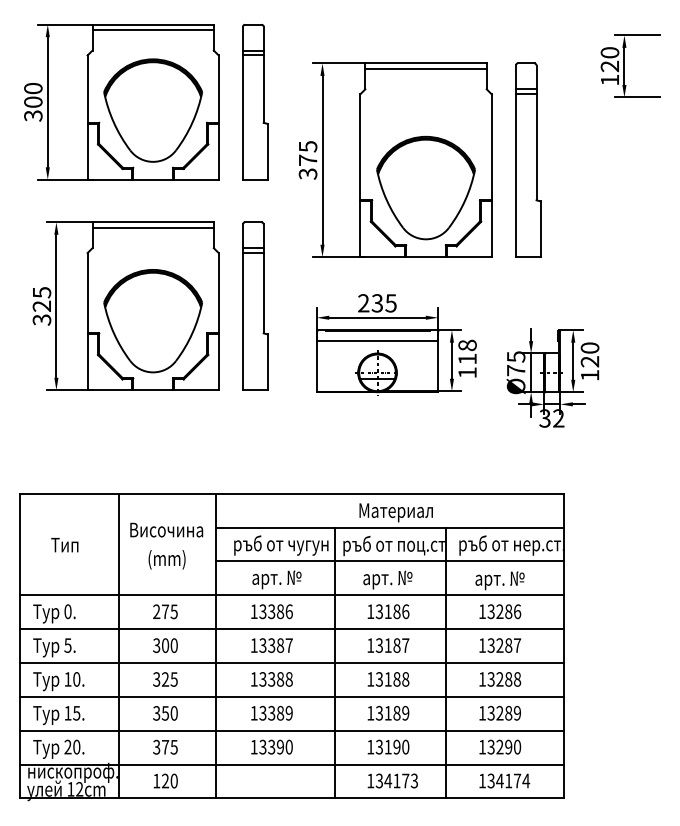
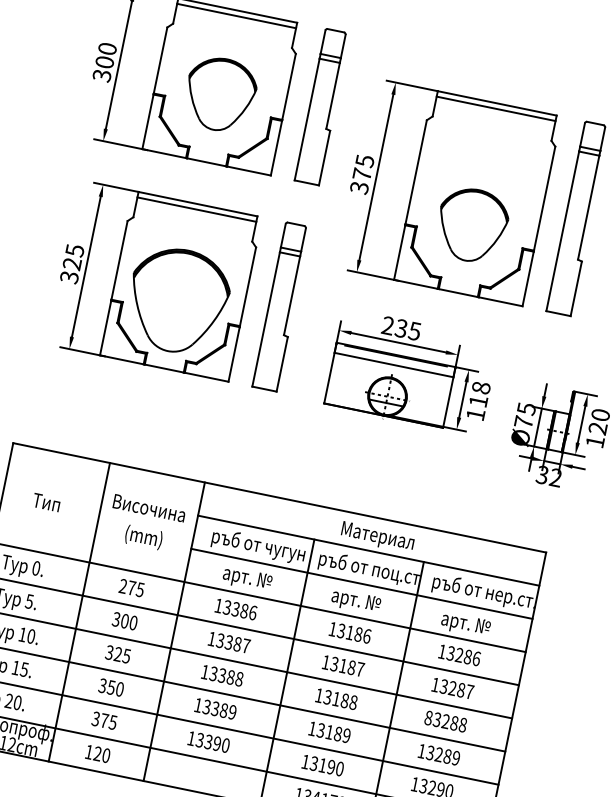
part: (152, 110) -> (219, 94), size x0.7
part: (425, 187) -> (471, 224), size x0.7
text: (482, 679) -> (428, 718), 13288 -> 83288

